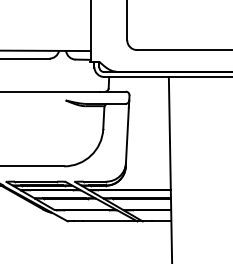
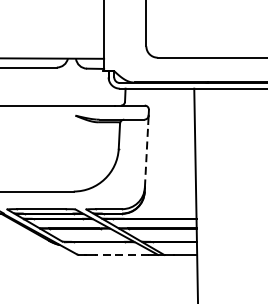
line: (127, 135) -> (146, 156), solid -> dashed
line: (105, 221) -> (121, 255), solid -> dashed

